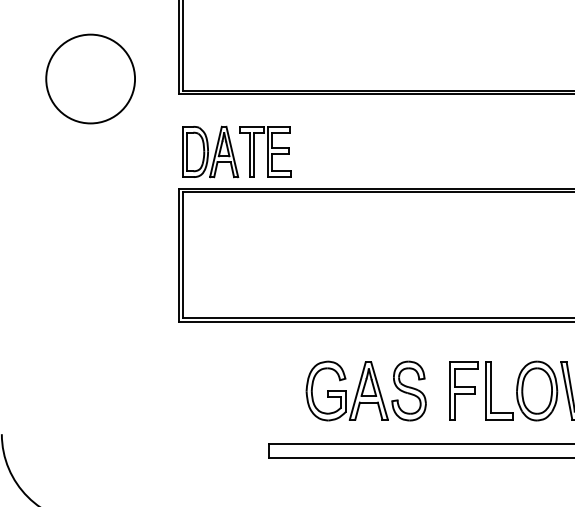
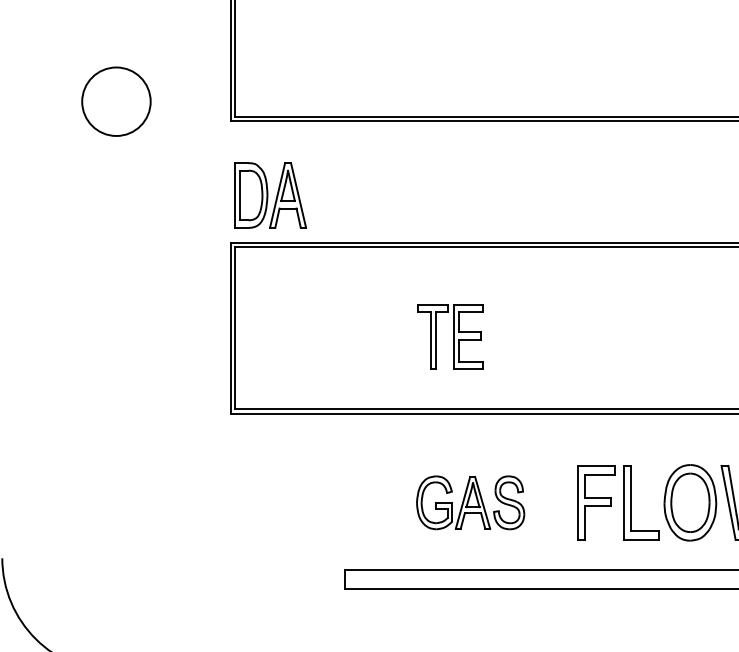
circle: (90, 78) -> (116, 101), size x0.6
part: (265, 151) -> (450, 336), moved
part: (365, 390) -> (469, 502), size x0.7

